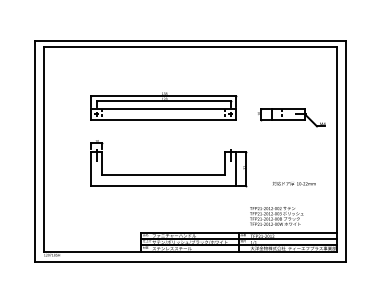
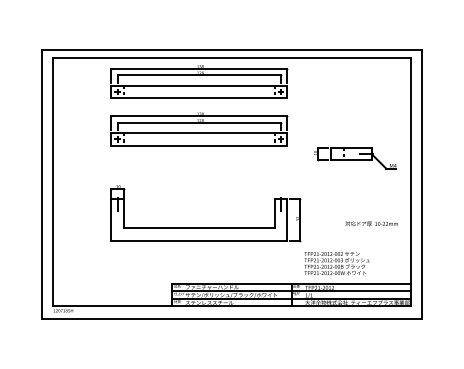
part: (163, 67) -> (199, 82), added
part: (291, 117) -> (355, 157), moved
part: (168, 174) -> (205, 227), moved
text: (293, 183) -> (370, 223), moved

